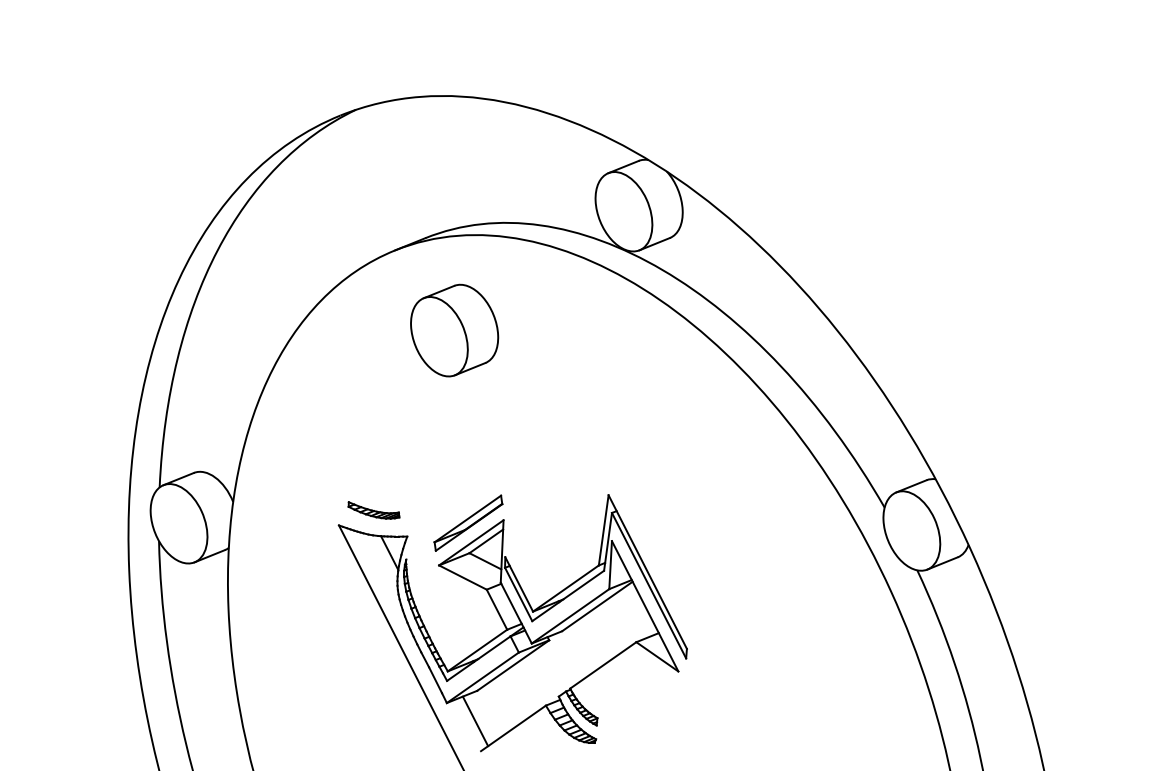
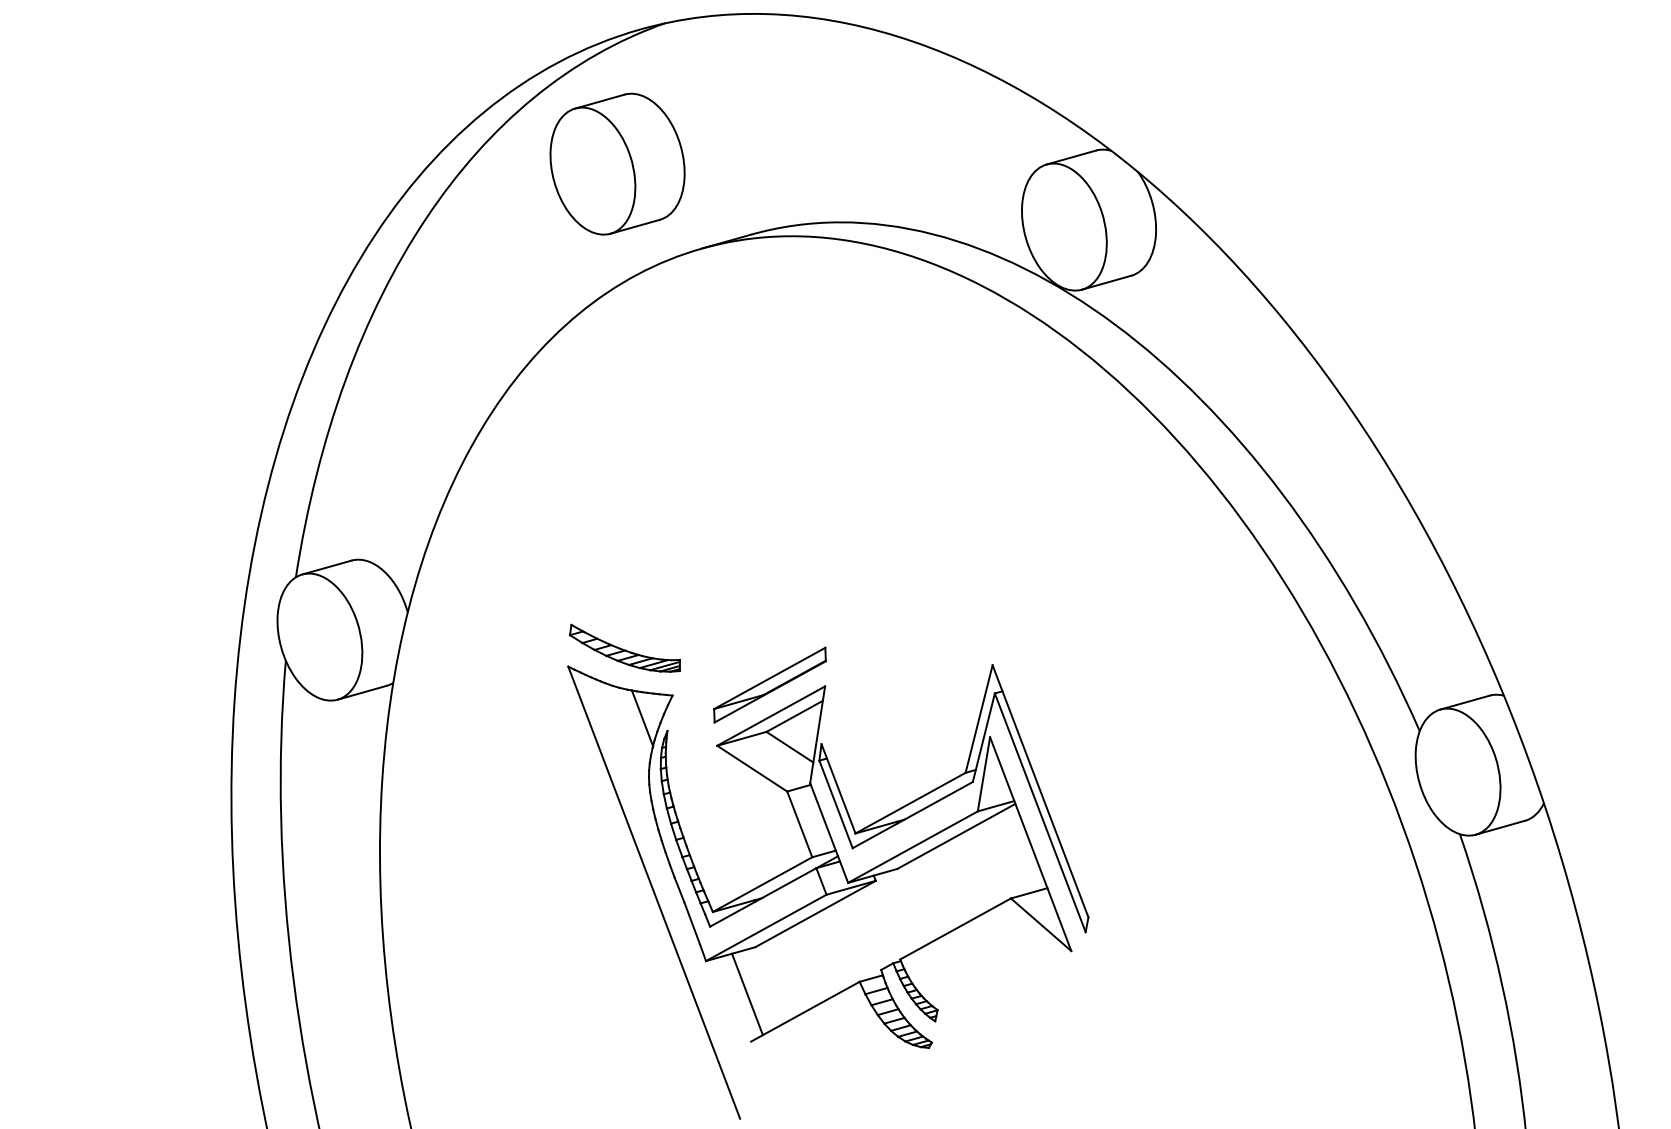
part: (454, 330) -> (617, 163), moved
part: (373, 510) -> (624, 649), size x1.43

